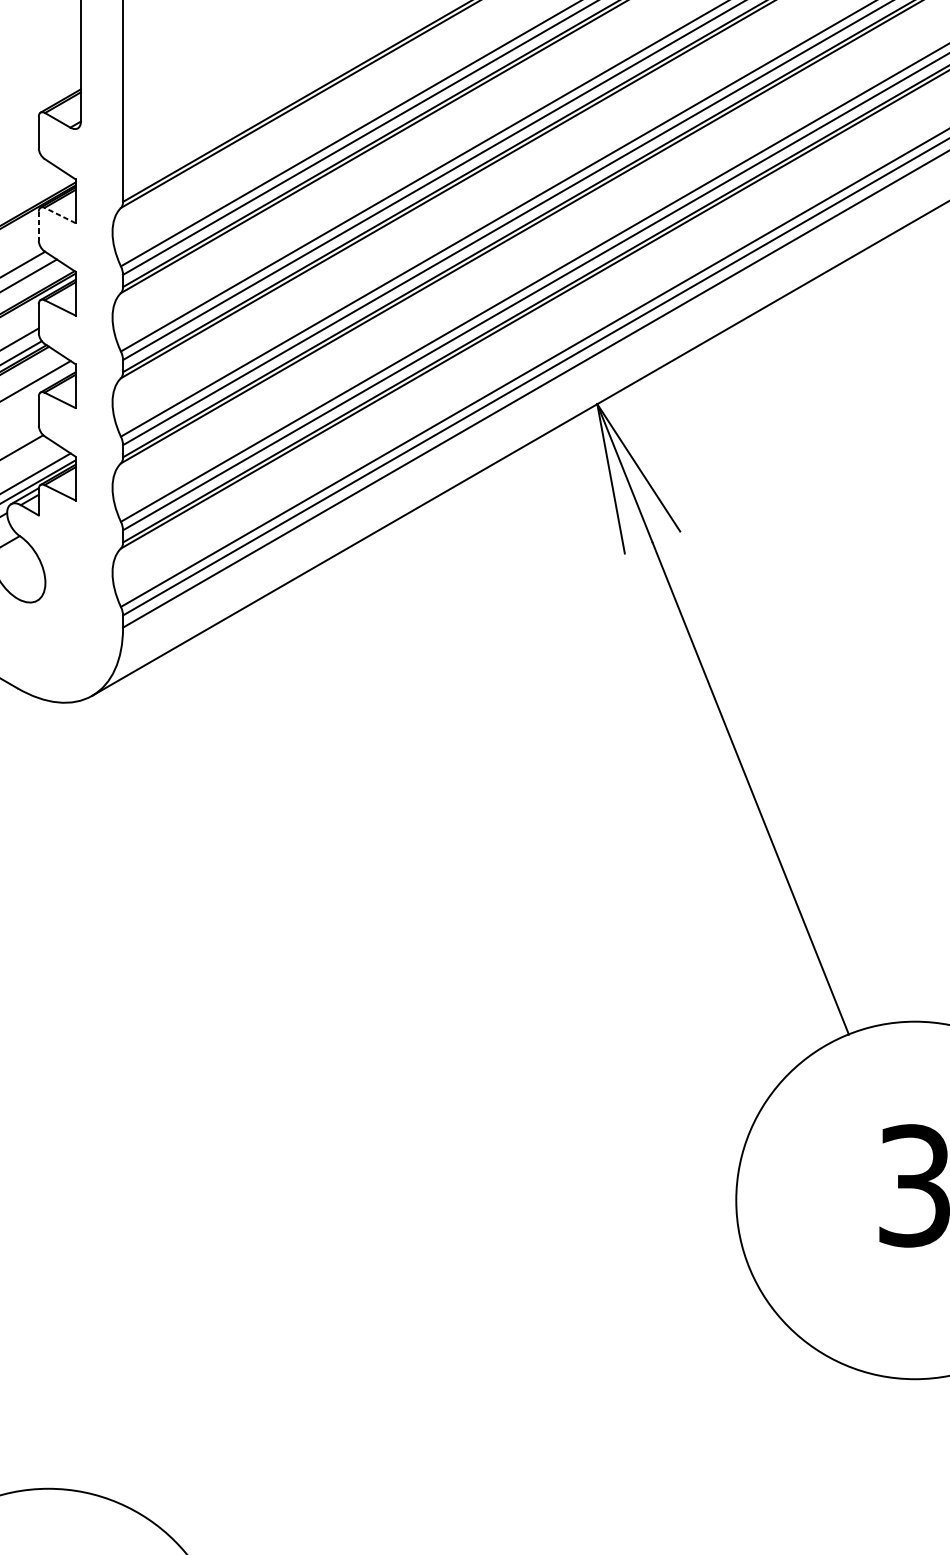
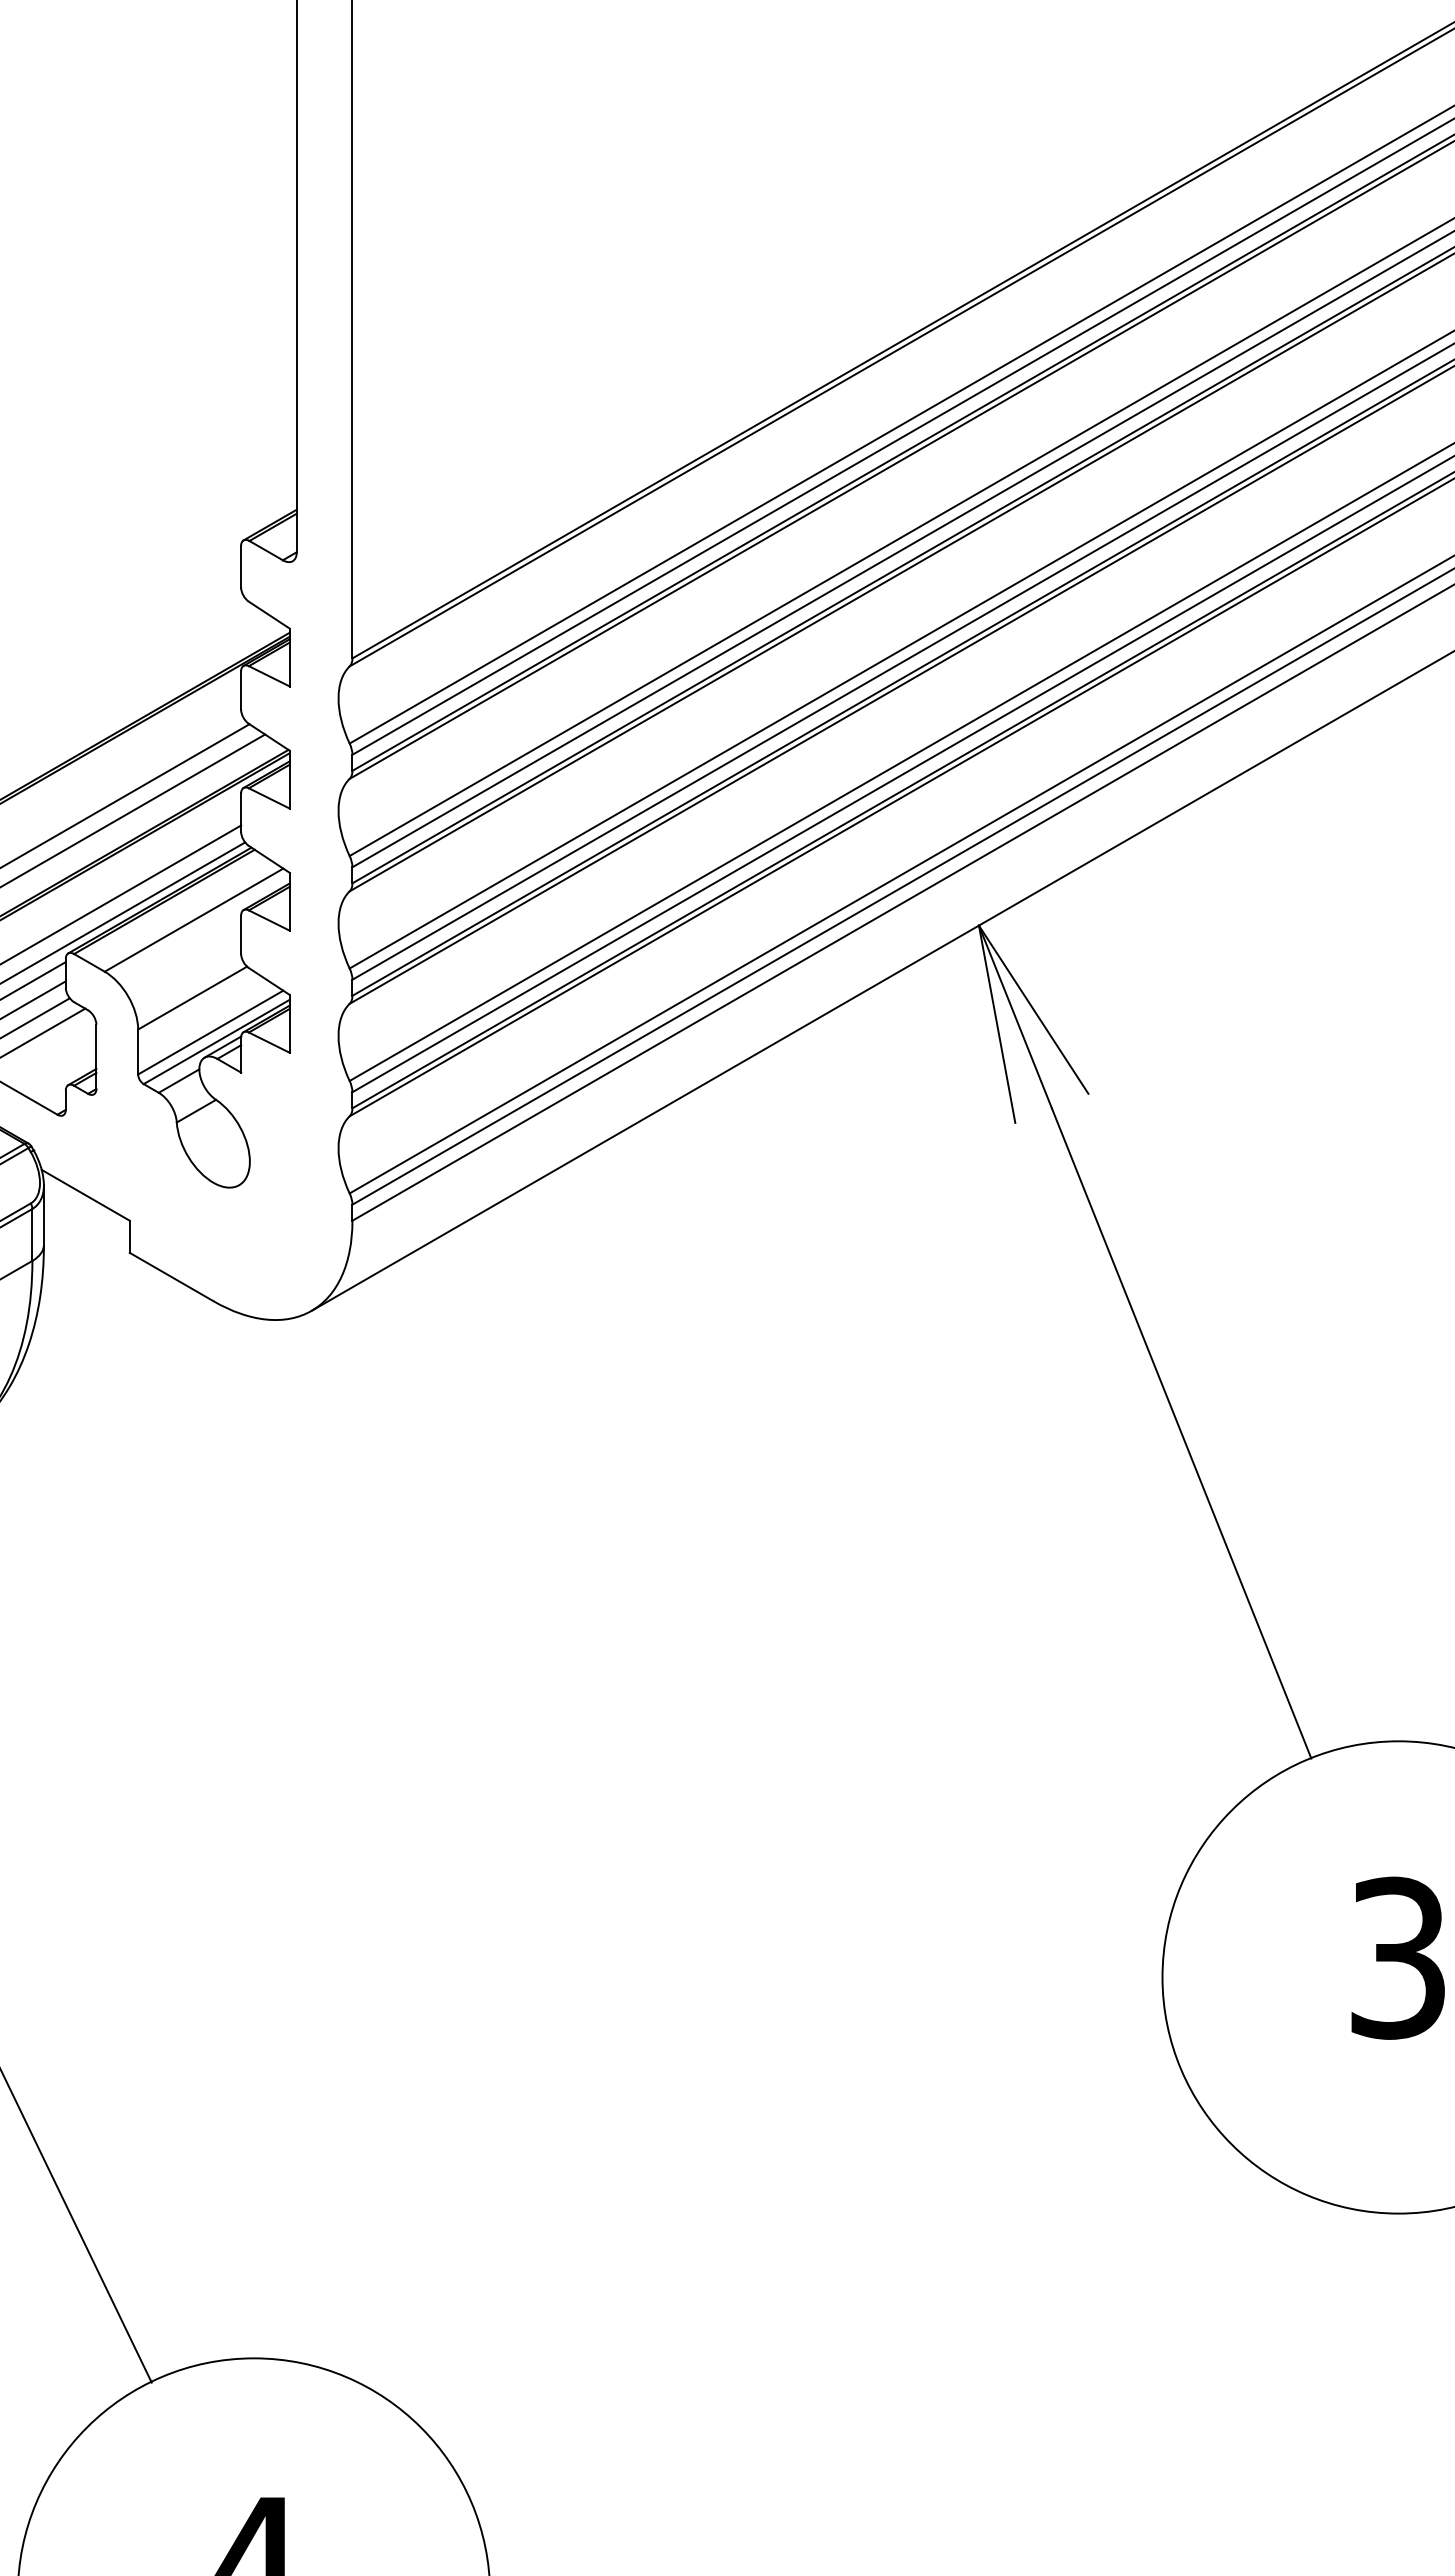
line: (60, 215) -> (269, 676), dashed -> solid
line: (39, 226) -> (241, 691), dashed -> solid

